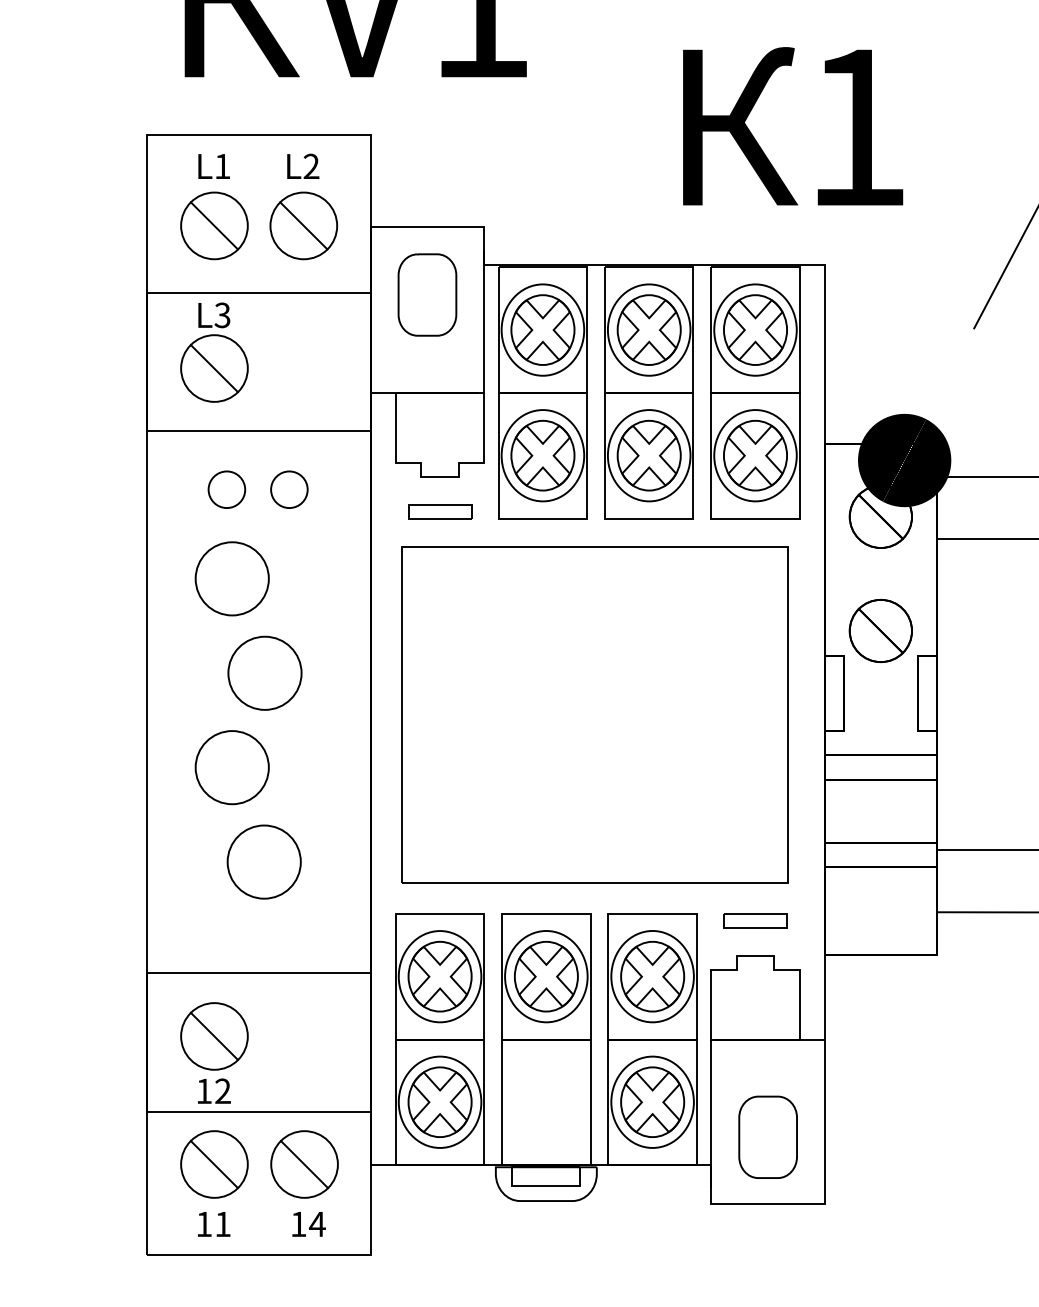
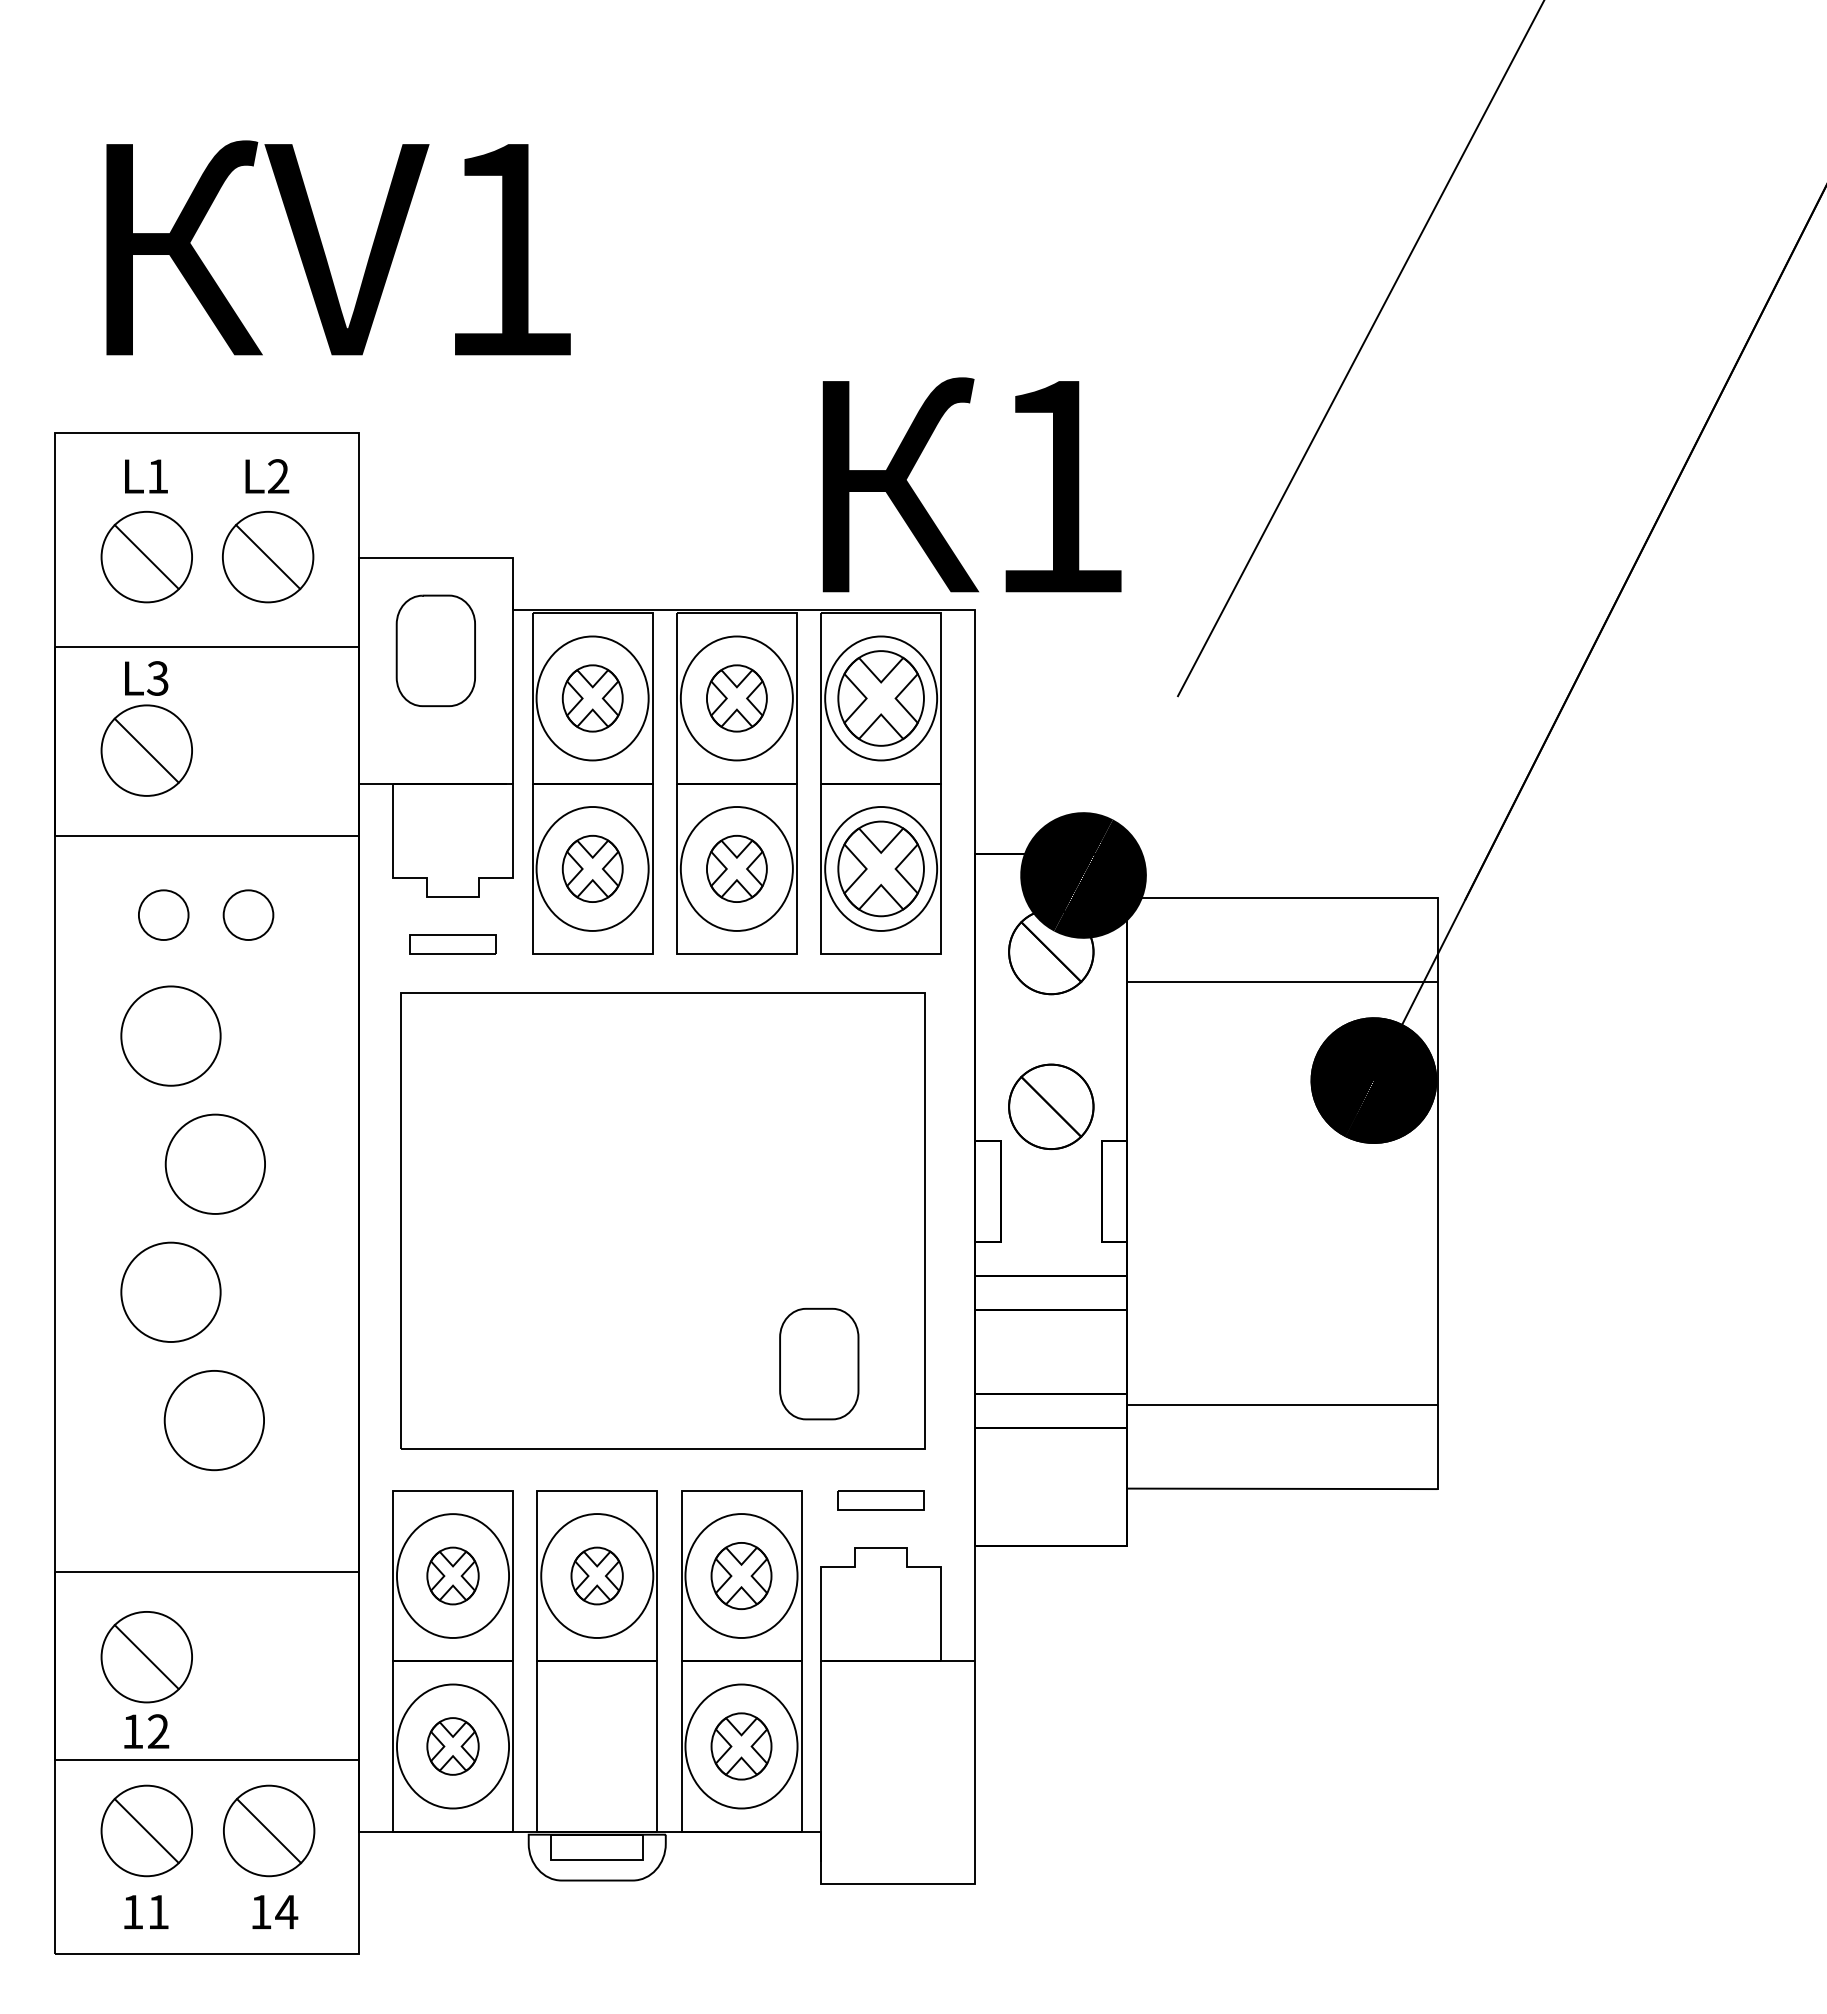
text: (792, 126) -> (971, 484), moved
part: (542, 330) -> (592, 698), size x0.7
part: (648, 330) -> (736, 698), size x0.7
part: (542, 455) -> (592, 868), size x0.7
part: (648, 455) -> (736, 868), size x0.7
part: (439, 976) -> (452, 1575), size x0.6
part: (545, 976) -> (596, 1575), size x0.6
part: (652, 976) -> (741, 1575), size x0.7
part: (439, 1102) -> (452, 1746), size x0.6
part: (652, 1102) -> (741, 1746), size x0.7
part: (768, 1136) -> (819, 1363), moved

